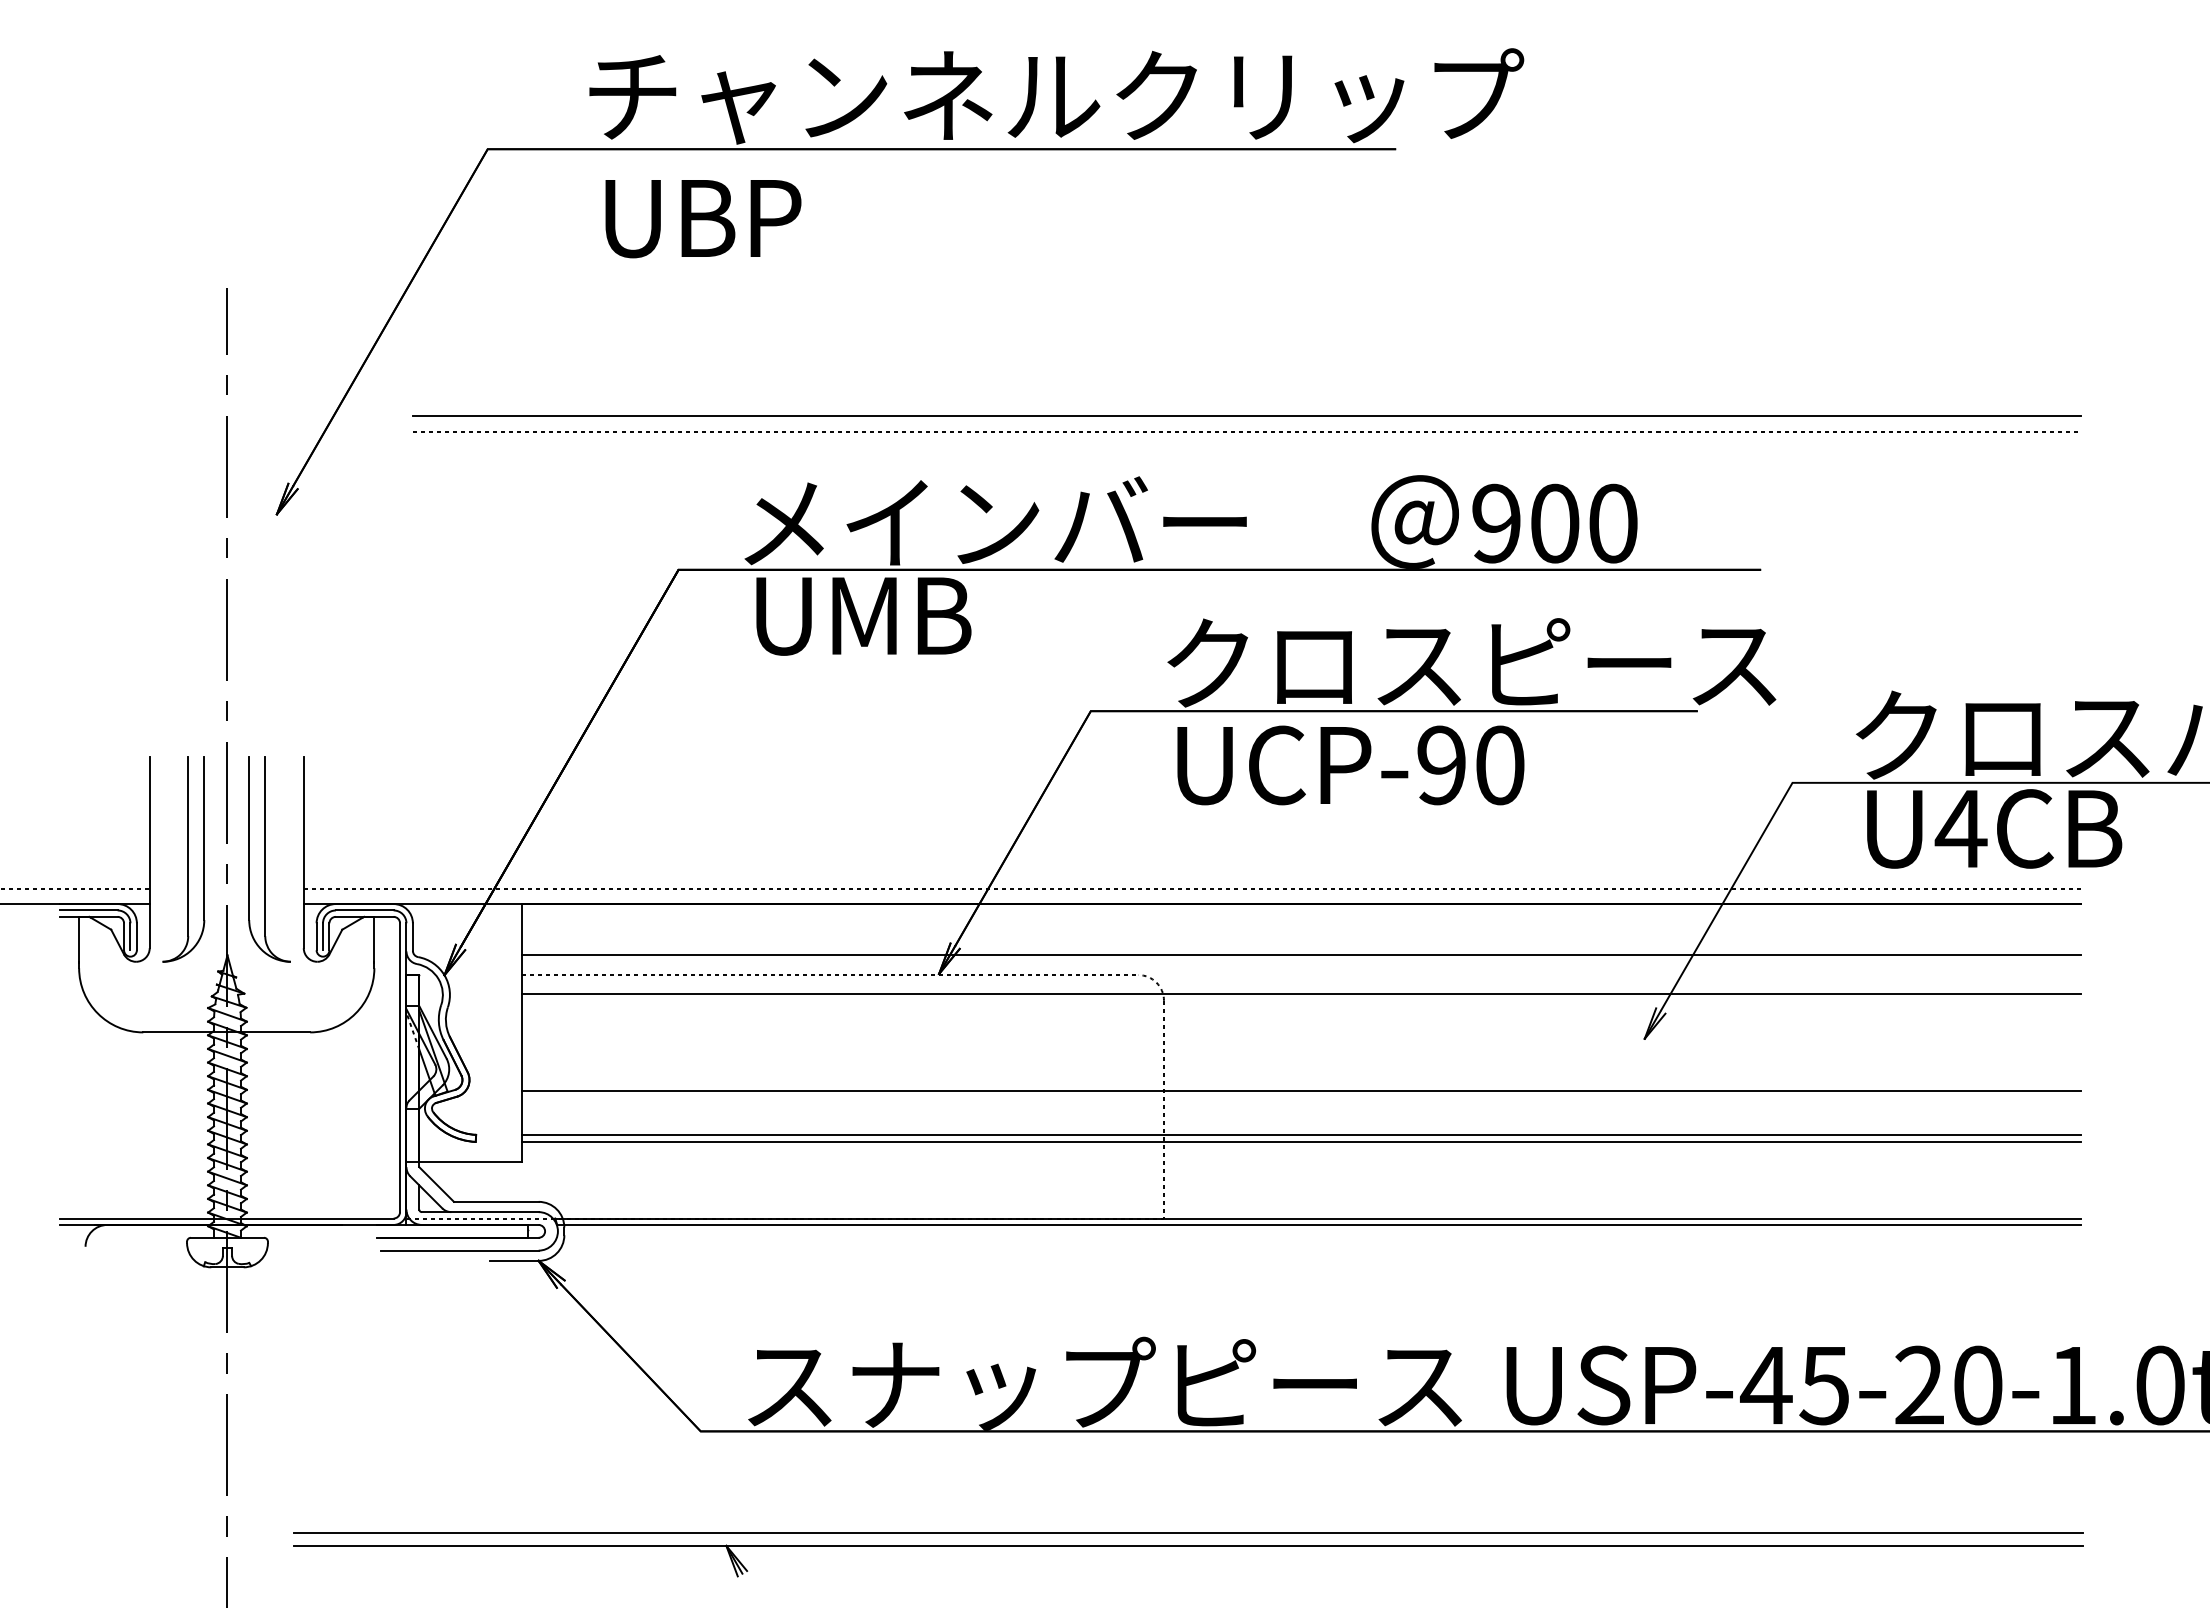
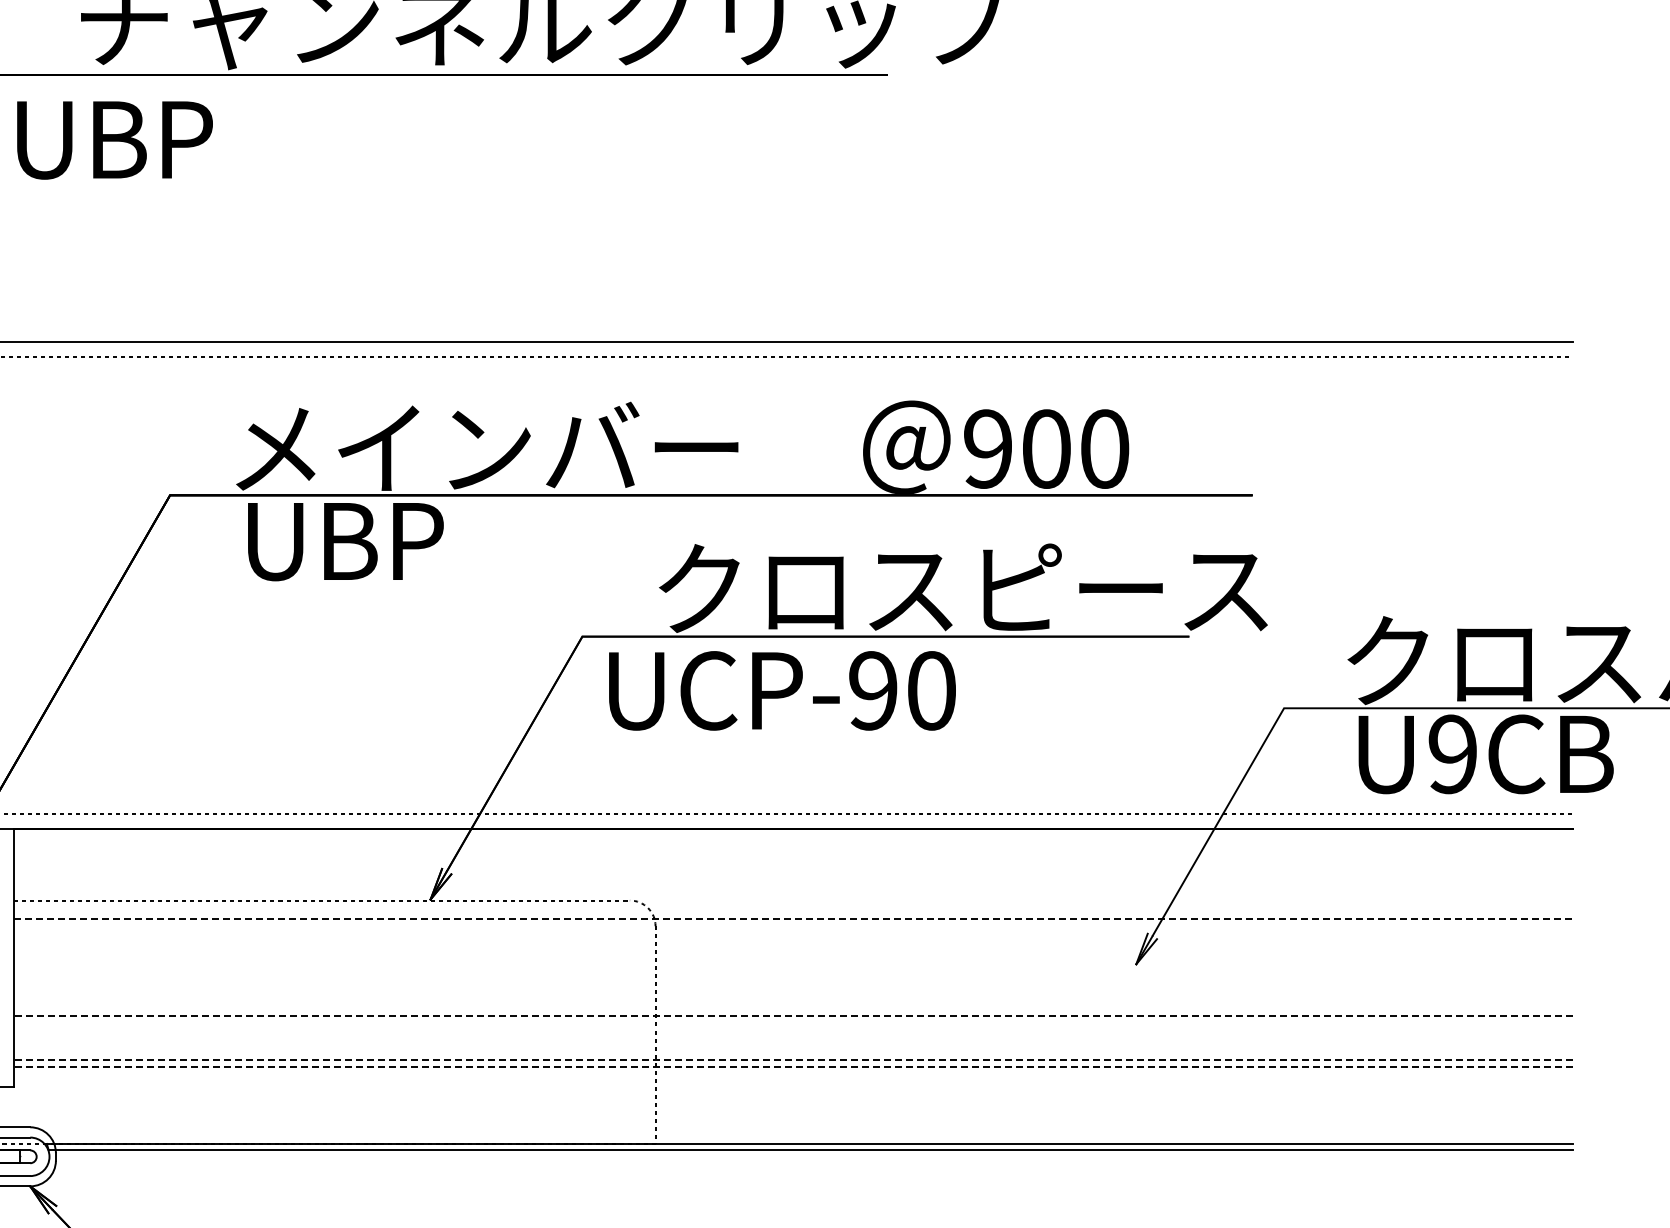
text: (703, 219) -> (115, 140), moved
text: (905, 615) -> (397, 540), UMB -> UBP
text: (1350, 765) -> (782, 690), moved
text: (1960, 828) -> (1452, 753), U4CB -> U9CB
line: (1301, 955) -> (793, 880), removed
line: (1301, 993) -> (793, 918), solid -> dashed
line: (1301, 1090) -> (793, 1015), solid -> dashed
line: (1301, 1134) -> (793, 1059), solid -> dashed
line: (1301, 1141) -> (793, 1066), solid -> dashed

